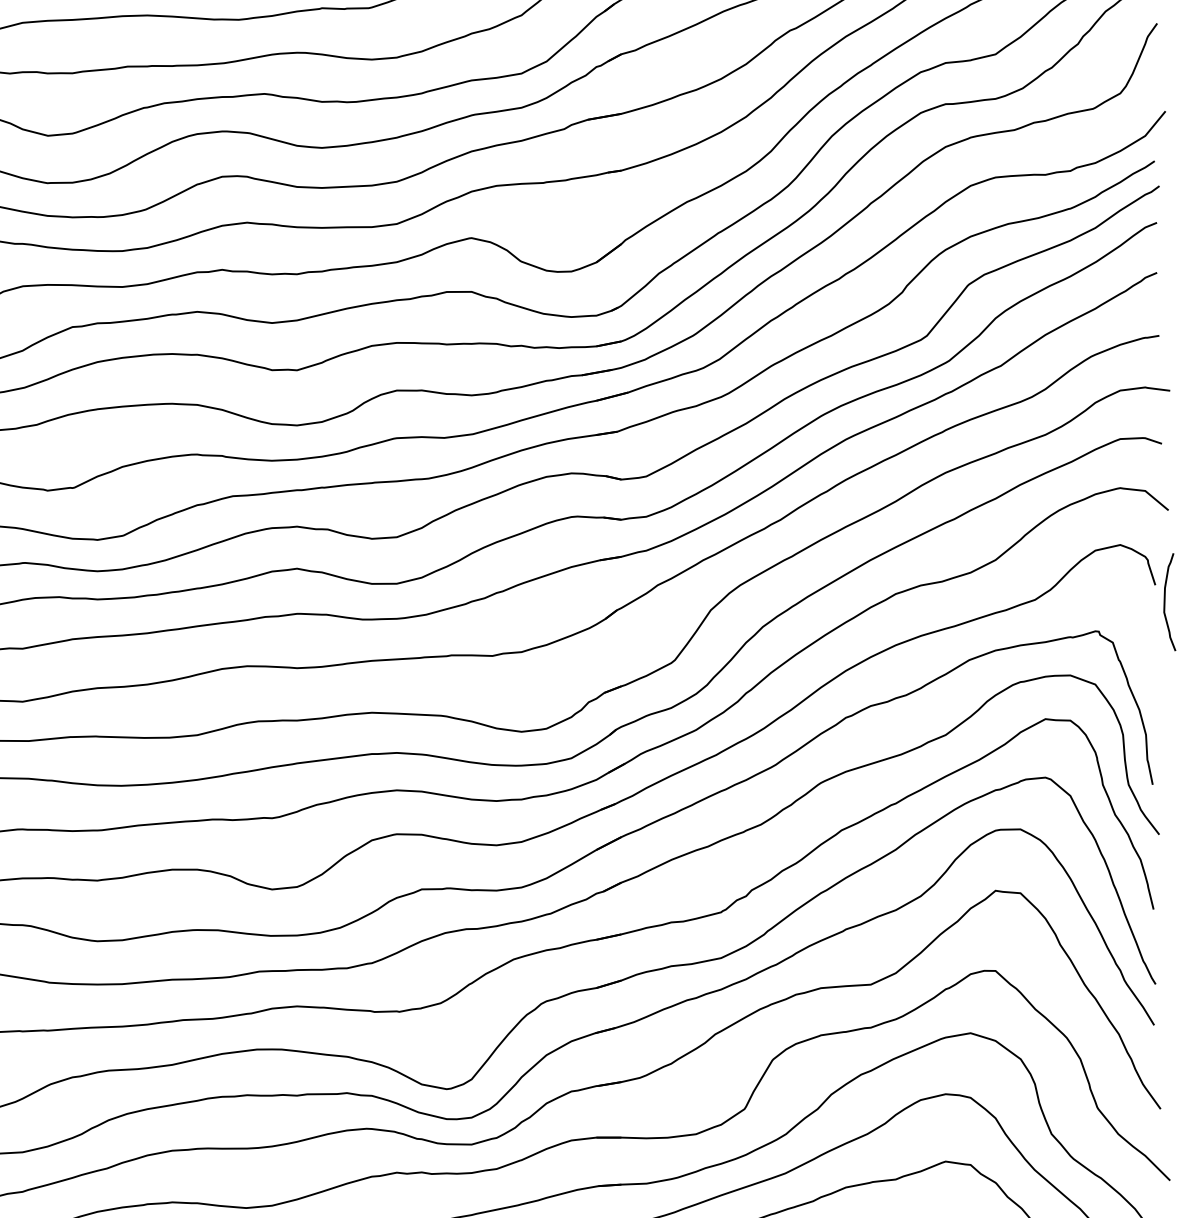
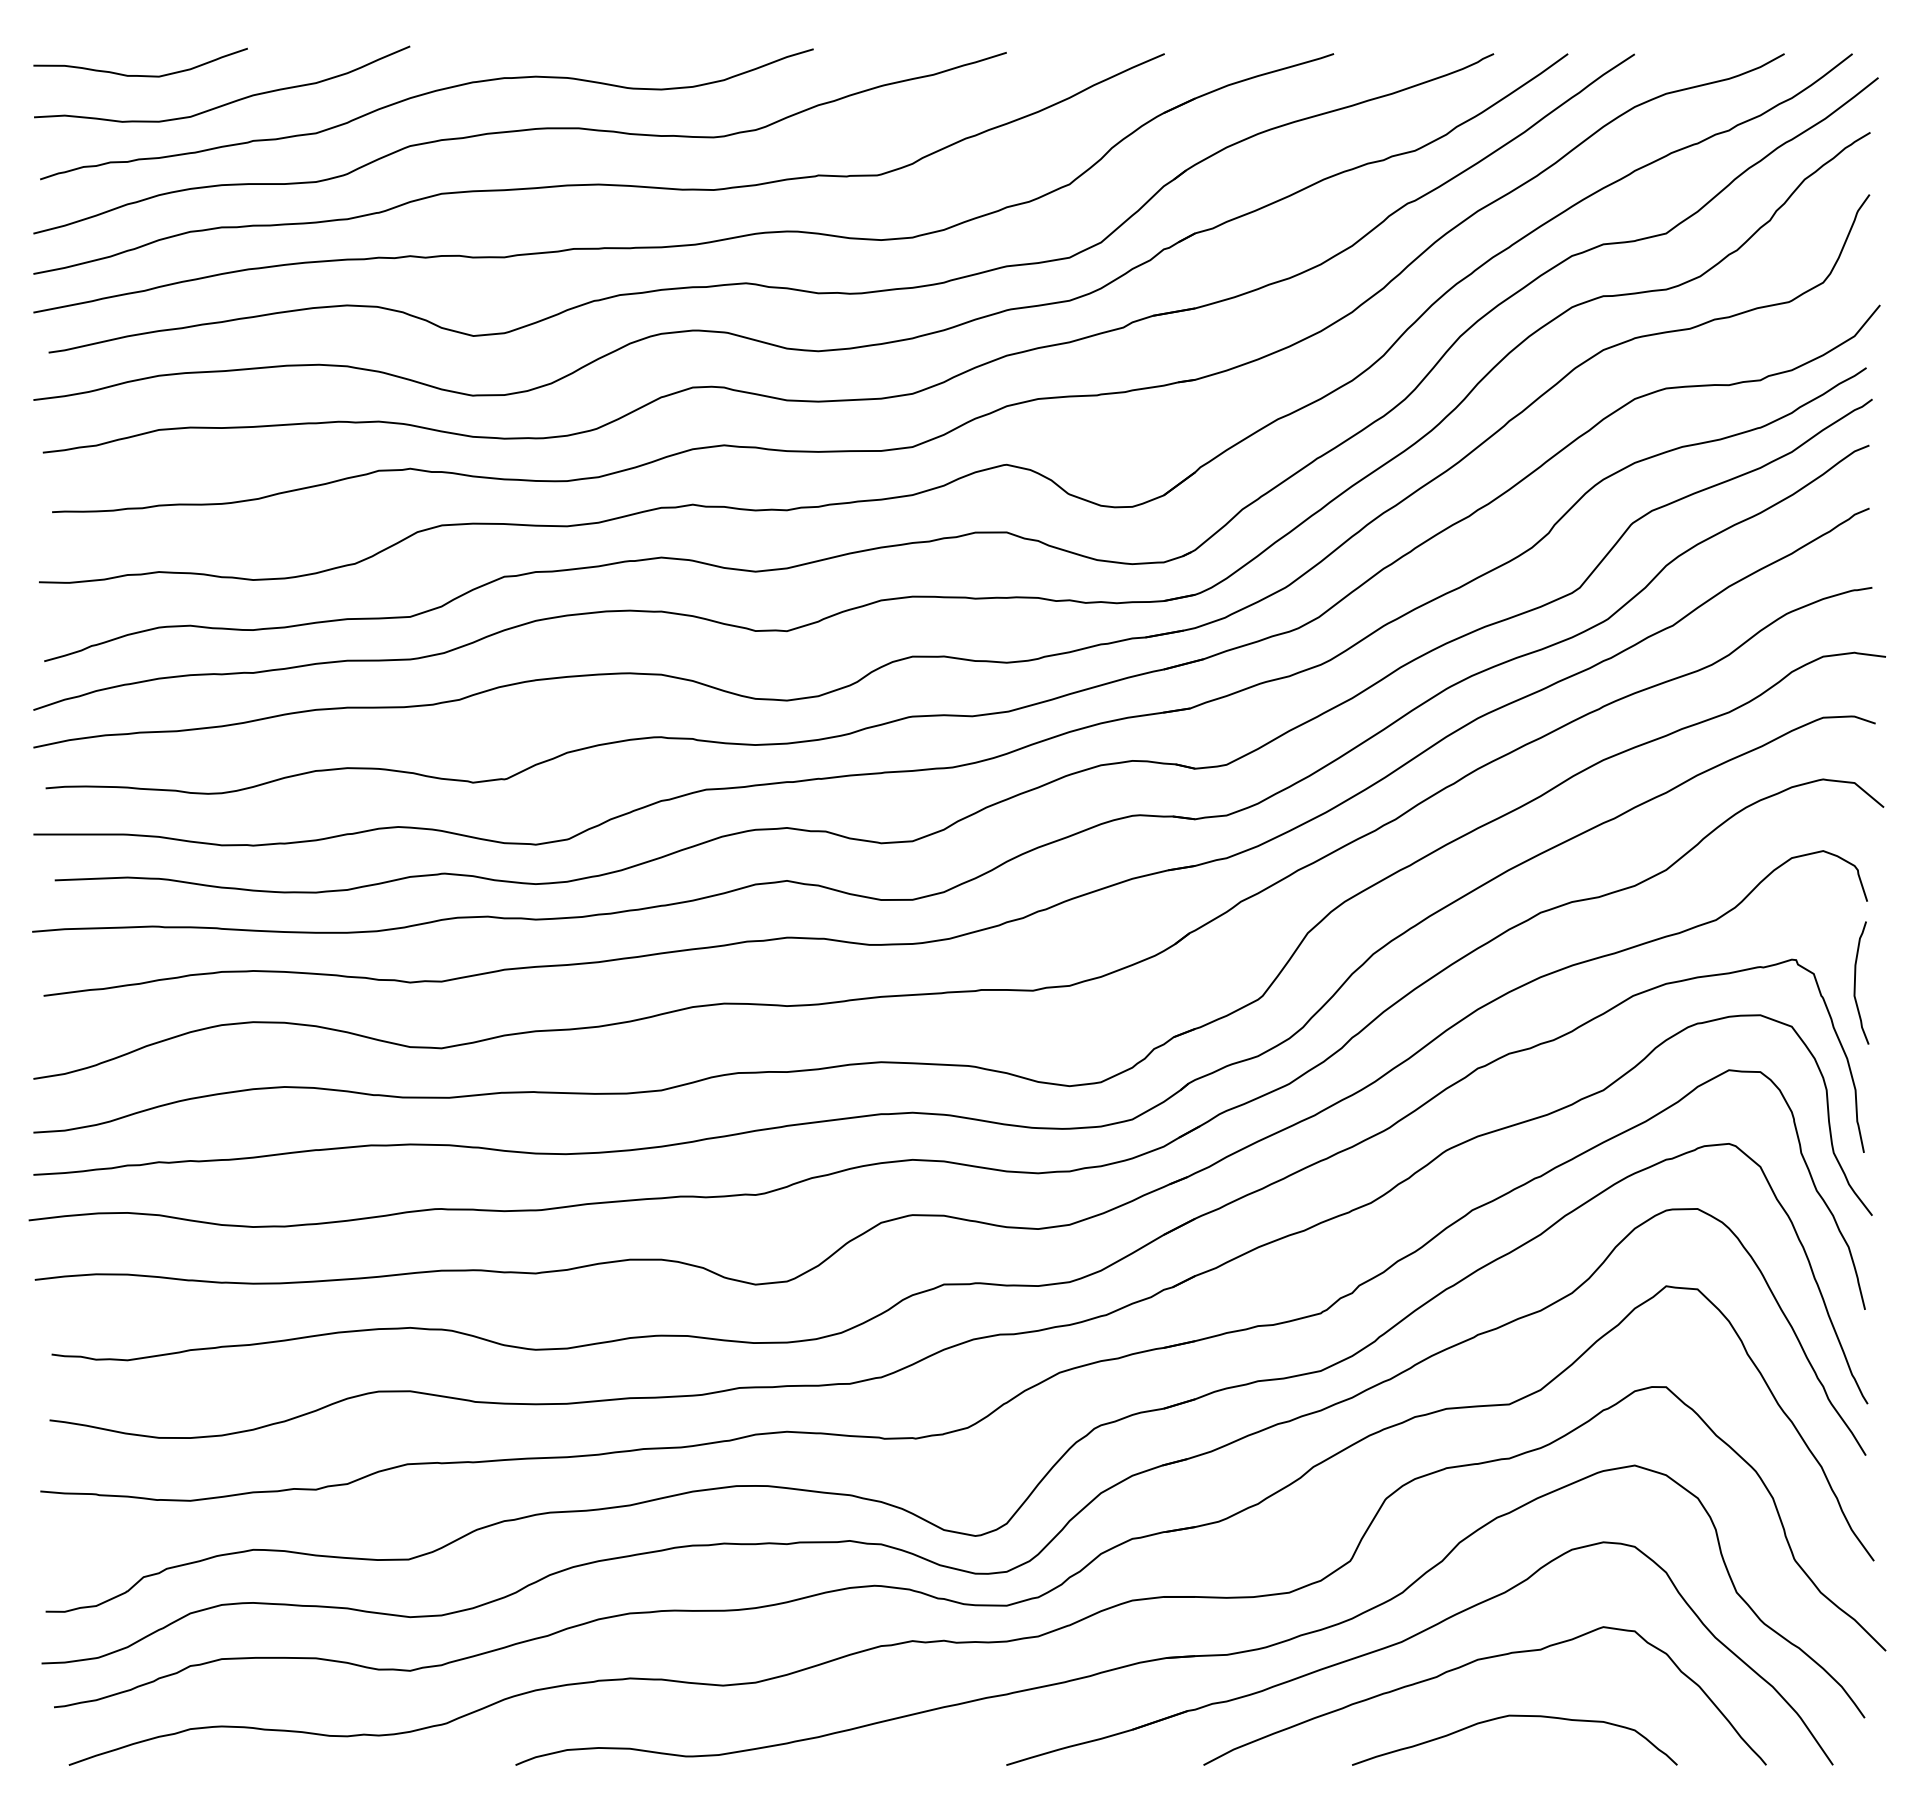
curve: (1165, 601) -> (1855, 982), moved

